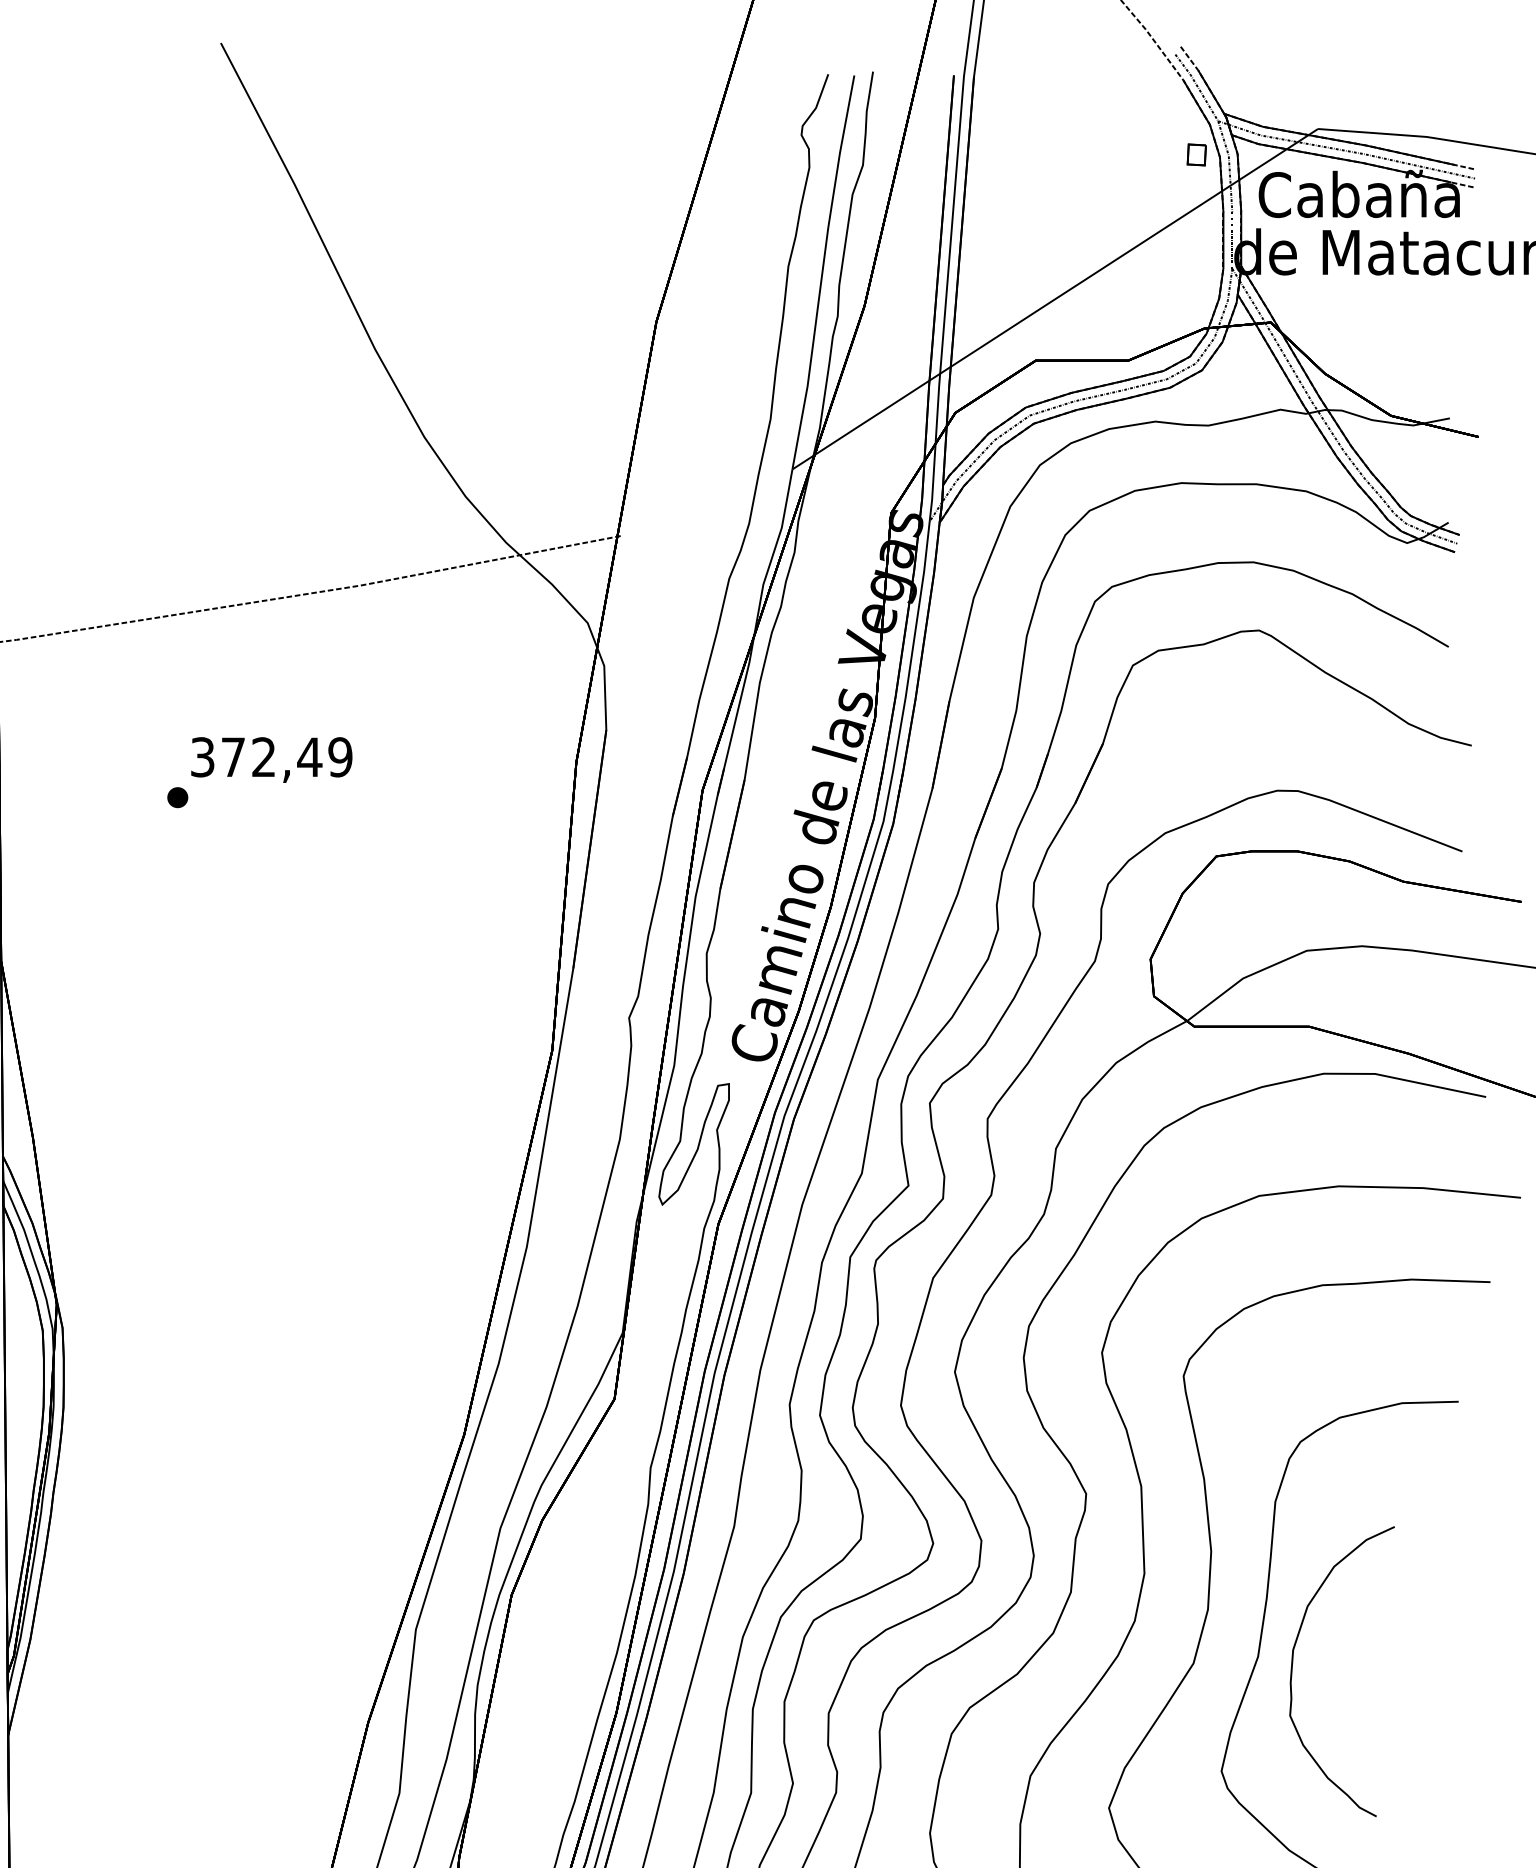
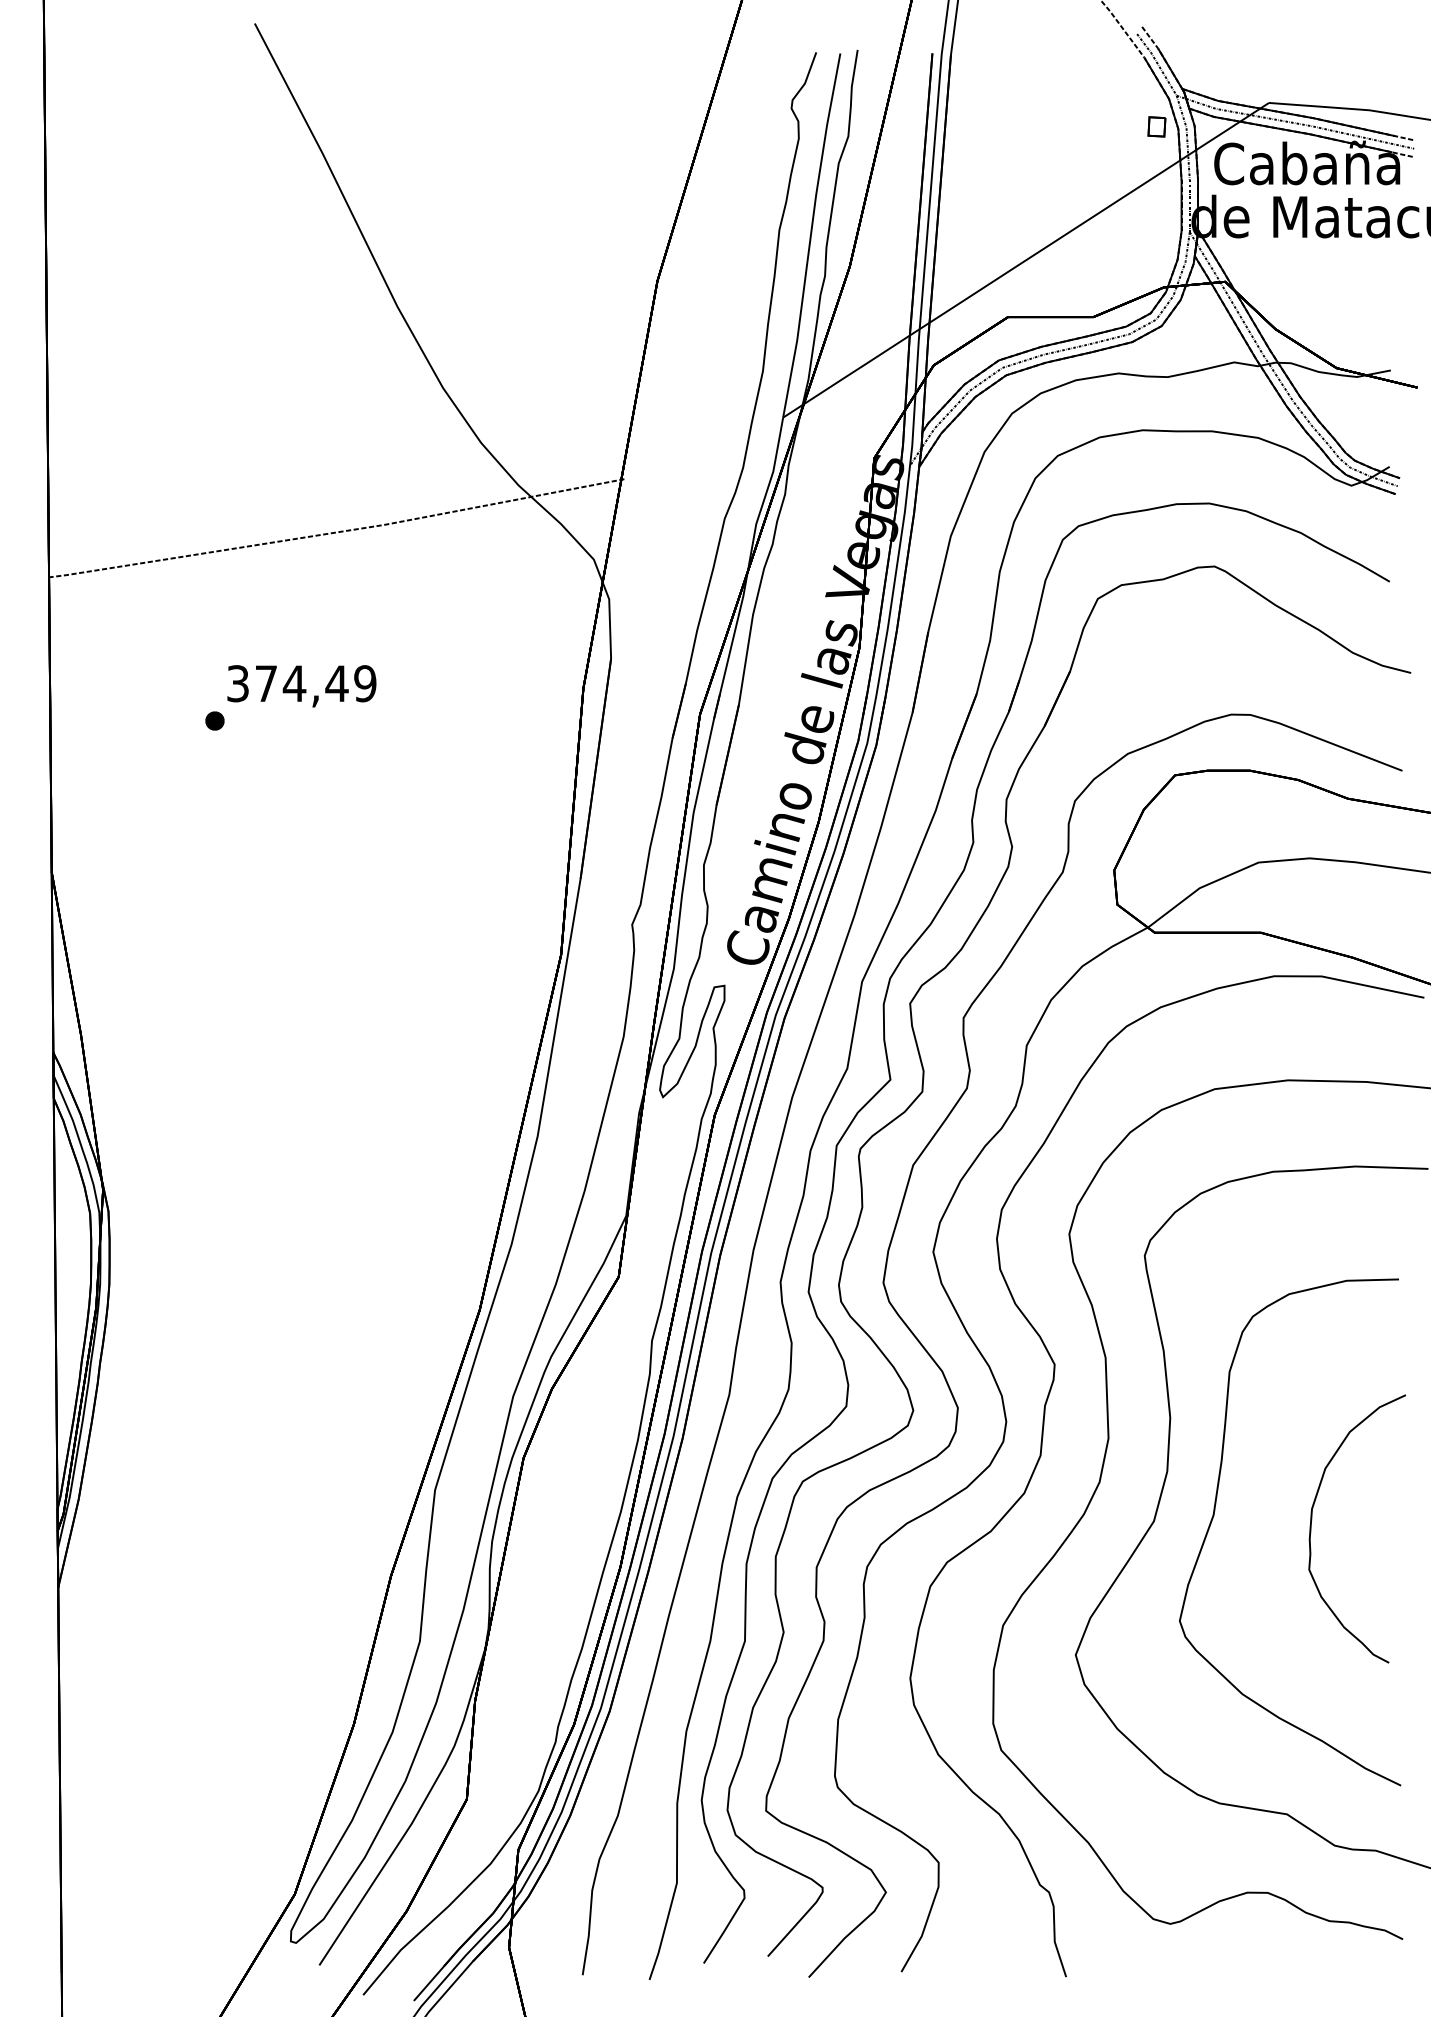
text: (263, 757) -> (294, 683), 372,49 -> 374,49
part: (1293, 1661) -> (1312, 1519), moved

